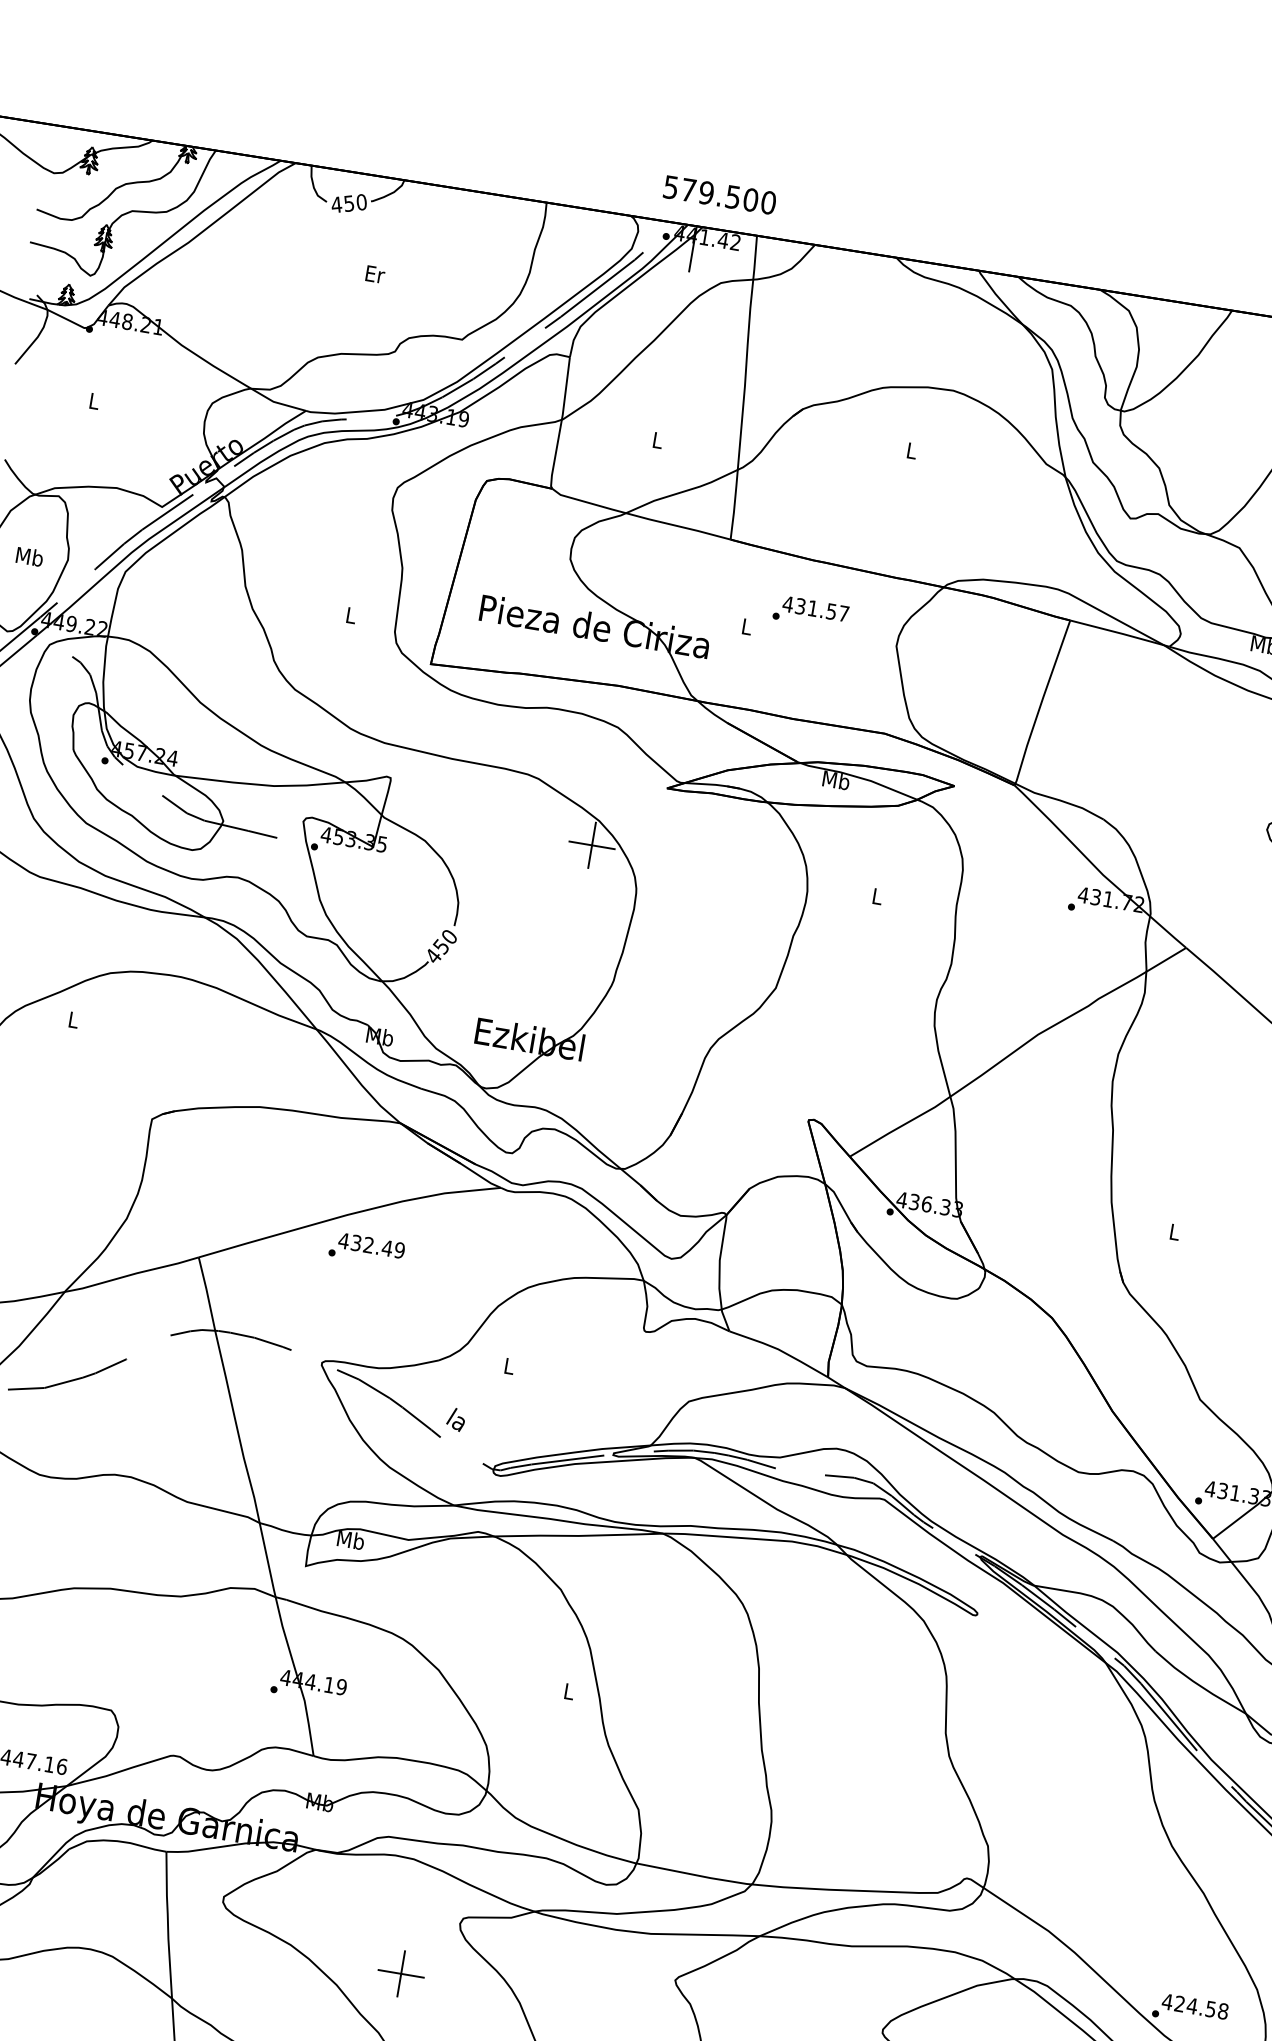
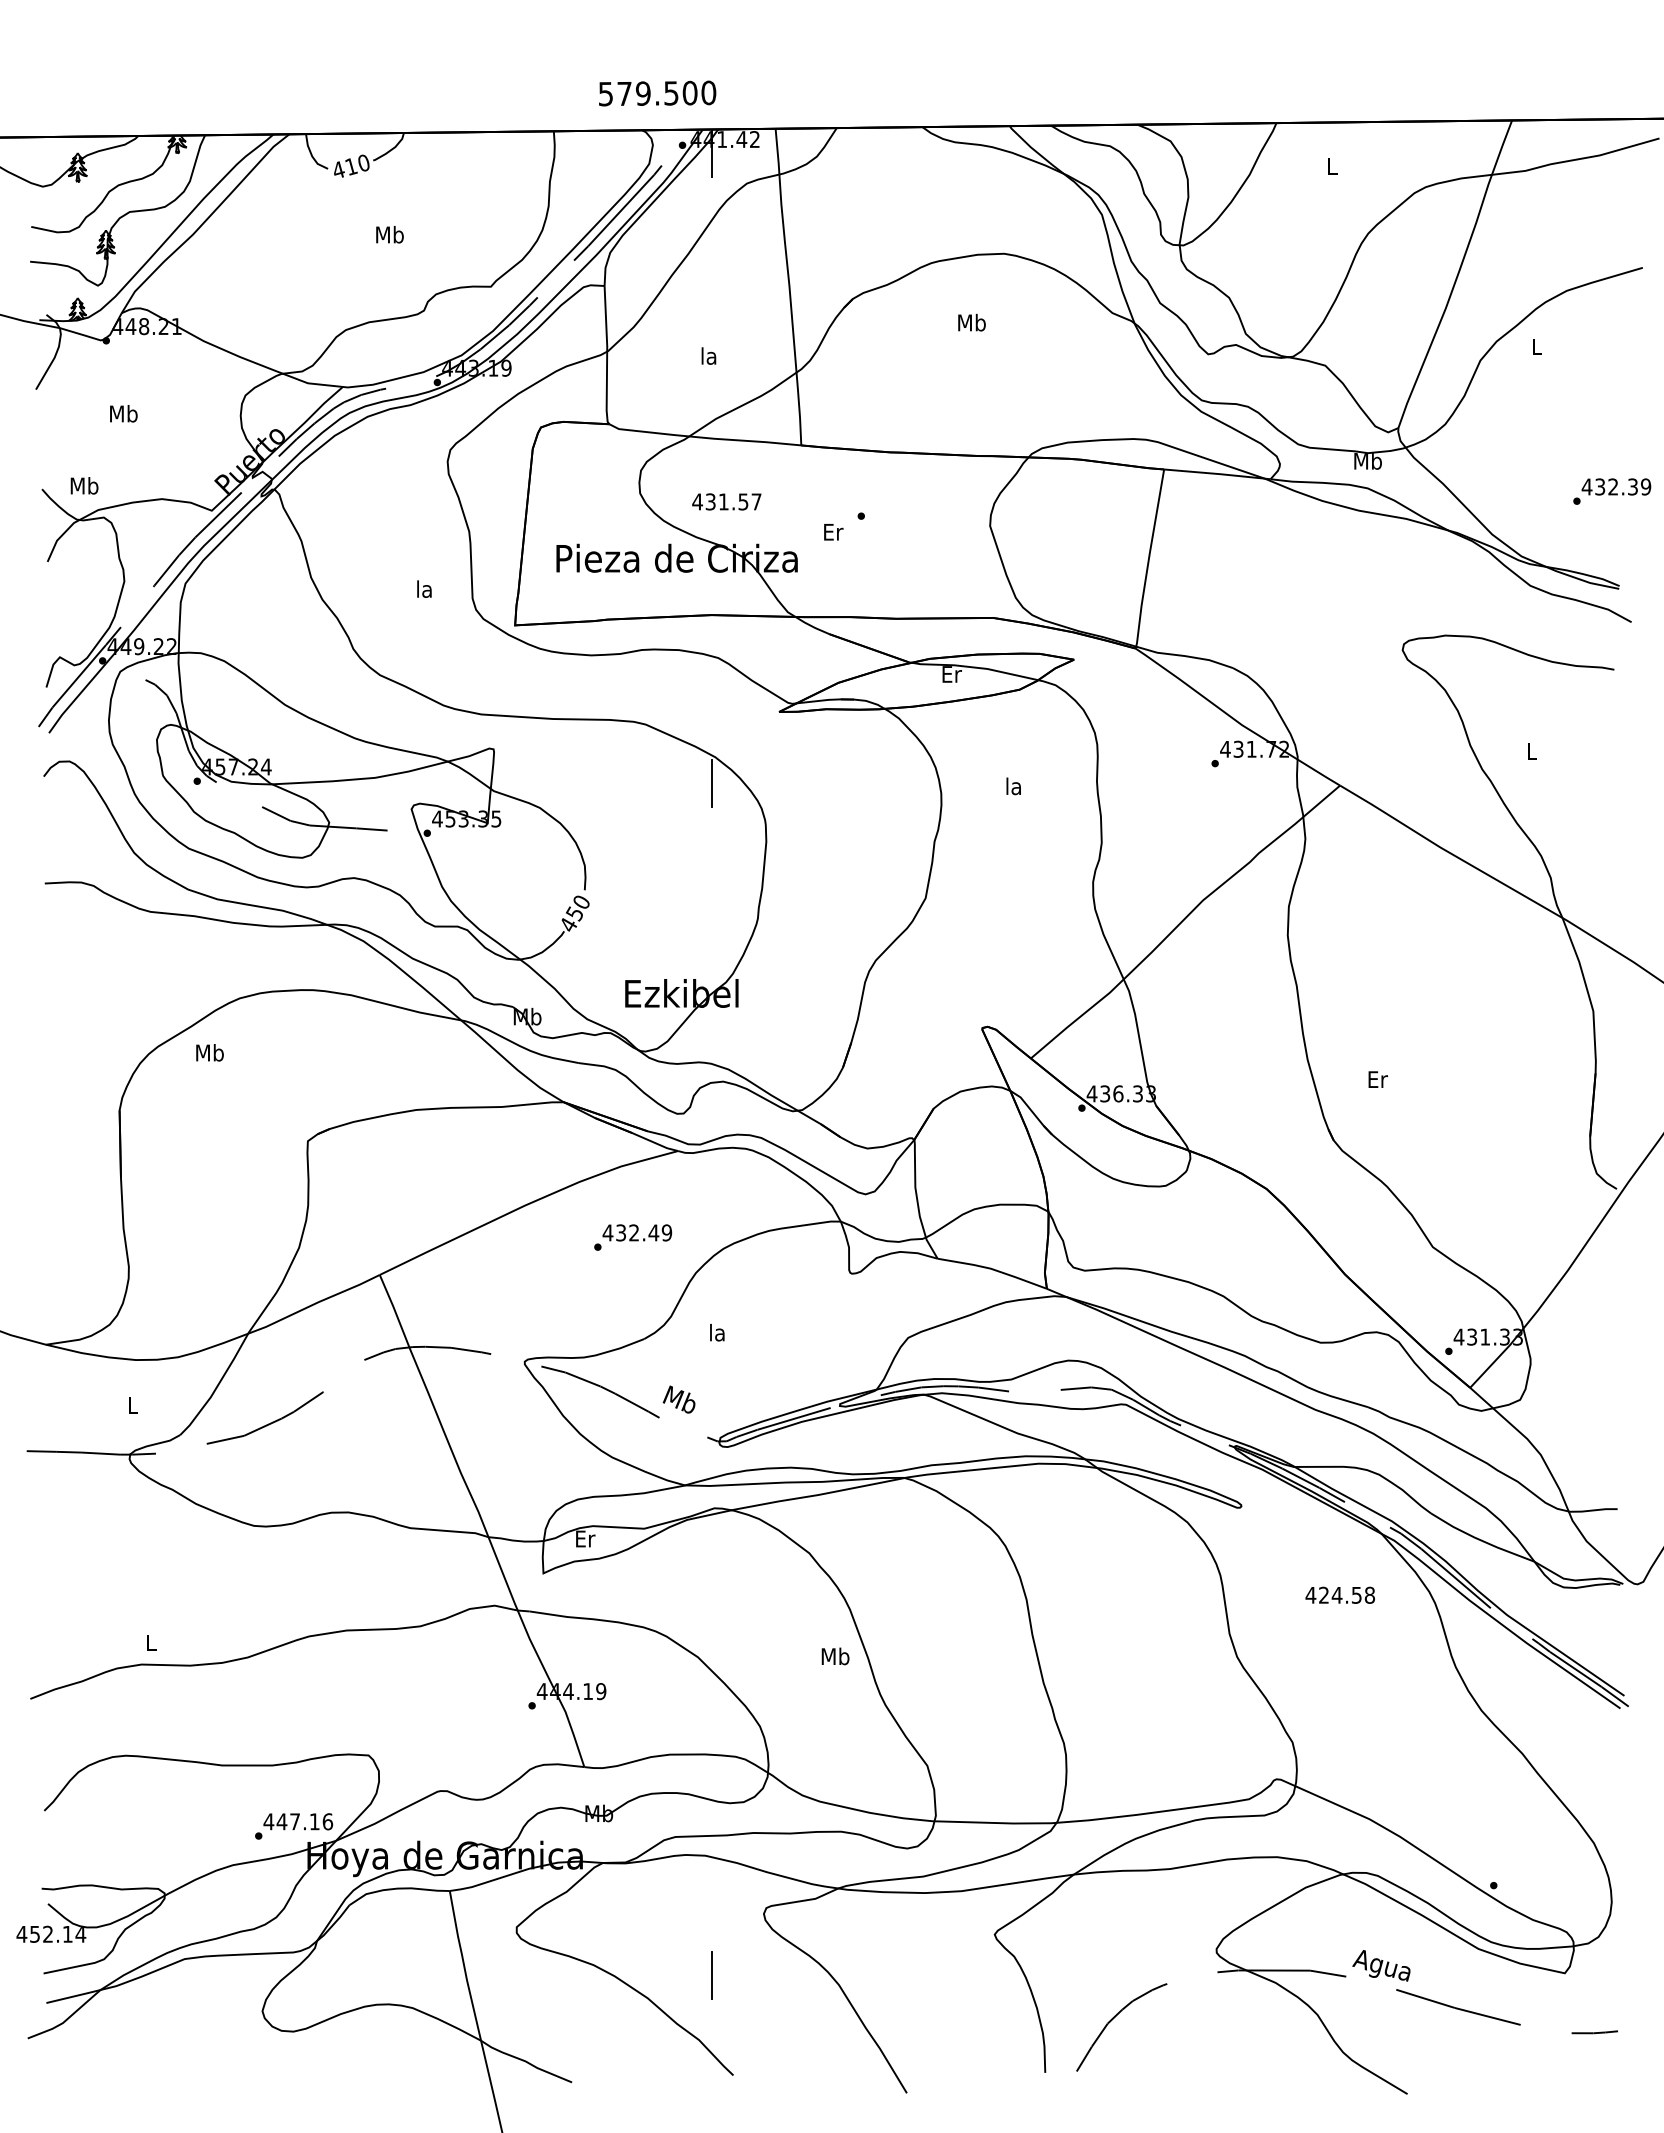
text: (719, 195) -> (657, 93), moved
text: (349, 203) -> (351, 166), 450 -> 410
text: (374, 274) -> (389, 234), Er -> Mb
text: (94, 400) -> (123, 413), L -> Mb
text: (657, 439) -> (708, 355), L -> la
text: (911, 450) -> (971, 322), L -> Mb
text: (29, 556) -> (84, 485), moved
text: (815, 608) -> (726, 501), moved
text: (351, 614) -> (424, 588), L -> la
text: (747, 627) -> (833, 532), L -> Er
text: (836, 780) -> (951, 674), Mb -> Er
line: (591, 845) -> (711, 783), removed
text: (876, 896) -> (1013, 786), L -> la
text: (73, 1019) -> (209, 1052), L -> Mb
text: (1174, 1232) -> (1377, 1079), L -> Er
text: (367, 1249) -> (633, 1237), moved
text: (509, 1365) -> (717, 1332), L -> la
text: (462, 1422) -> (679, 1398), la -> Mb
text: (350, 1539) -> (584, 1538), Mb -> Er
text: (569, 1691) -> (835, 1656), L -> Mb
line: (400, 1973) -> (711, 1975), removed
text: (1194, 2005) -> (1339, 1594), moved

